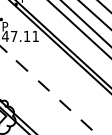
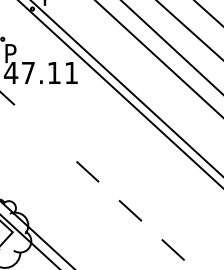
line: (21, 65) -> (43, 131), removed

